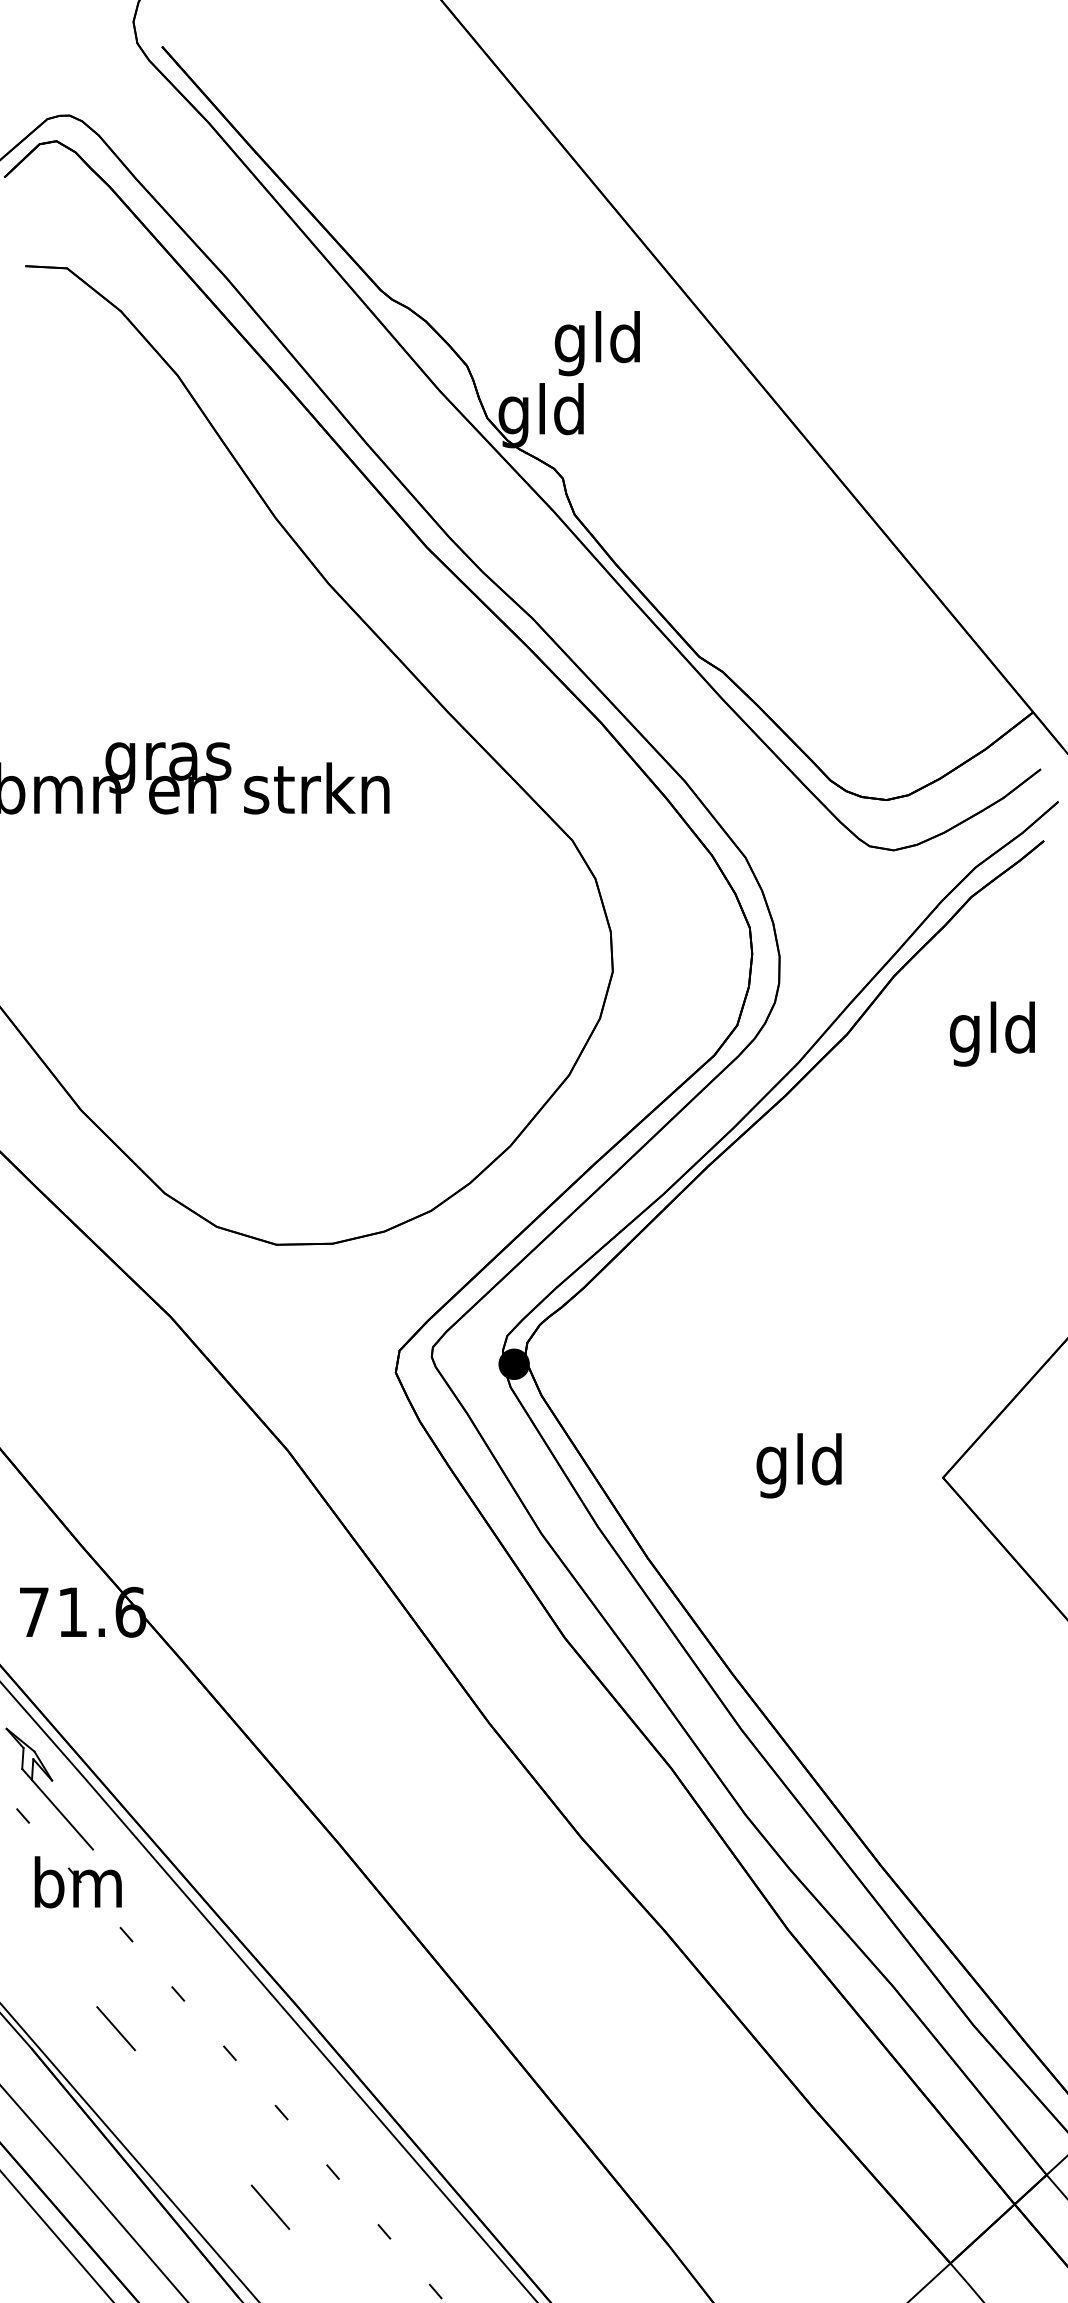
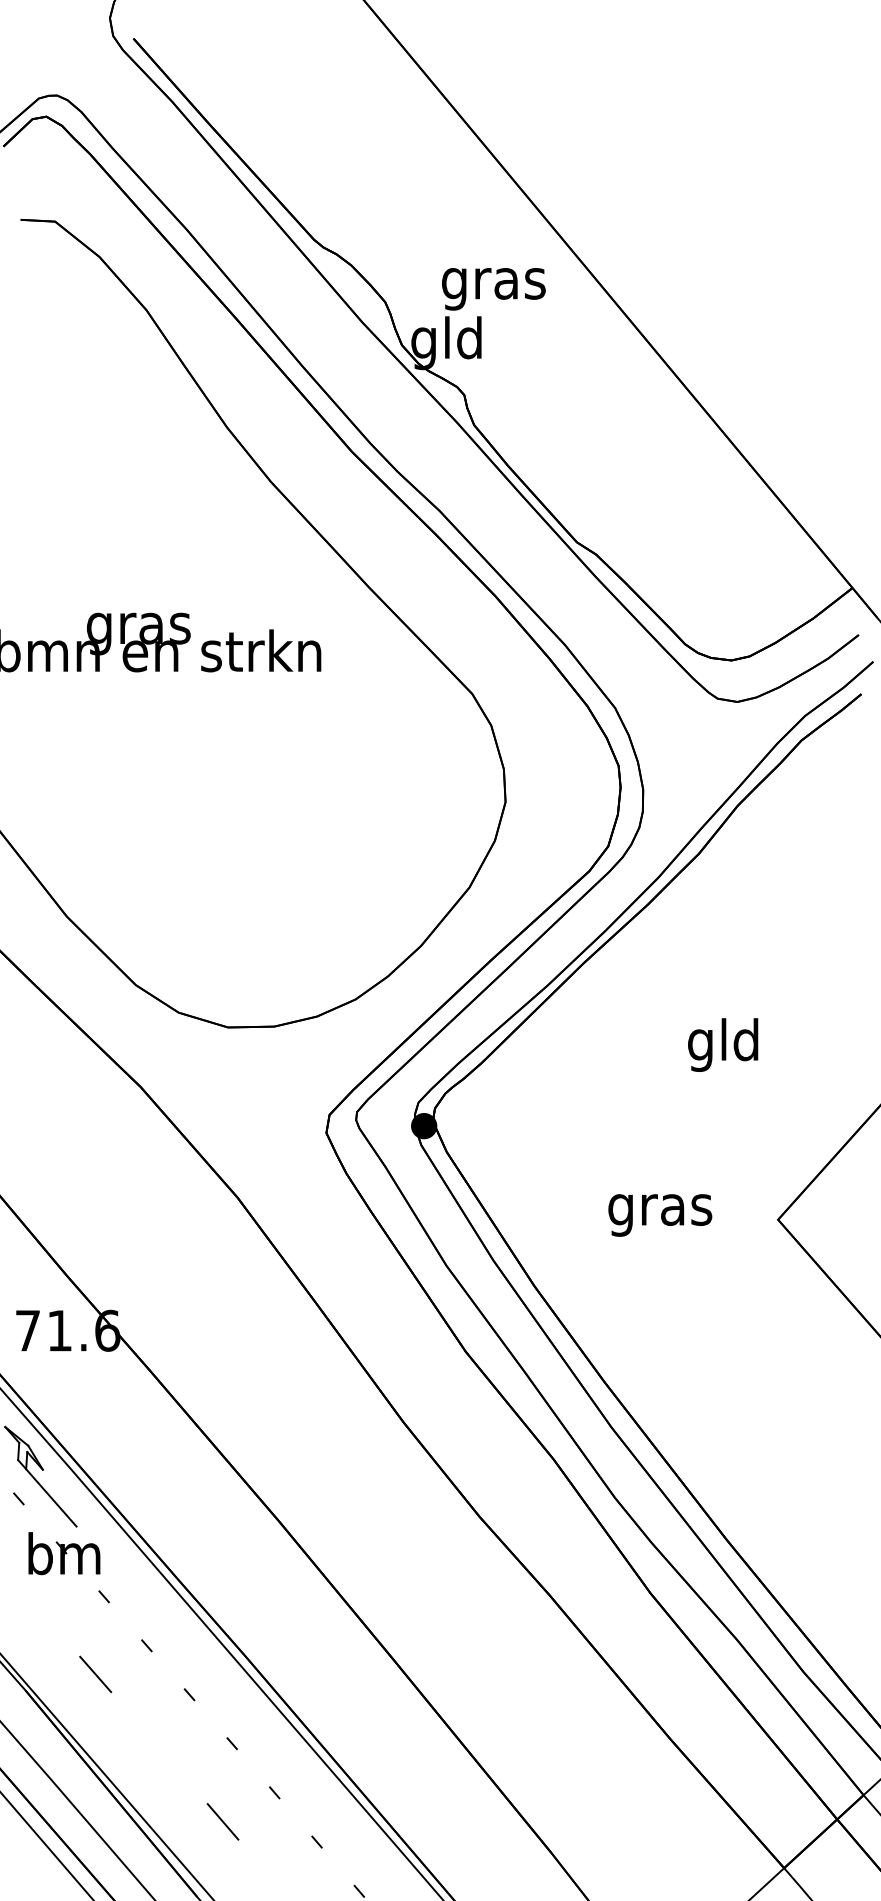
text: (598, 343) -> (493, 283), gld -> gras
text: (991, 1033) -> (722, 1044), moved
text: (800, 1465) -> (660, 1209), gld -> gras

